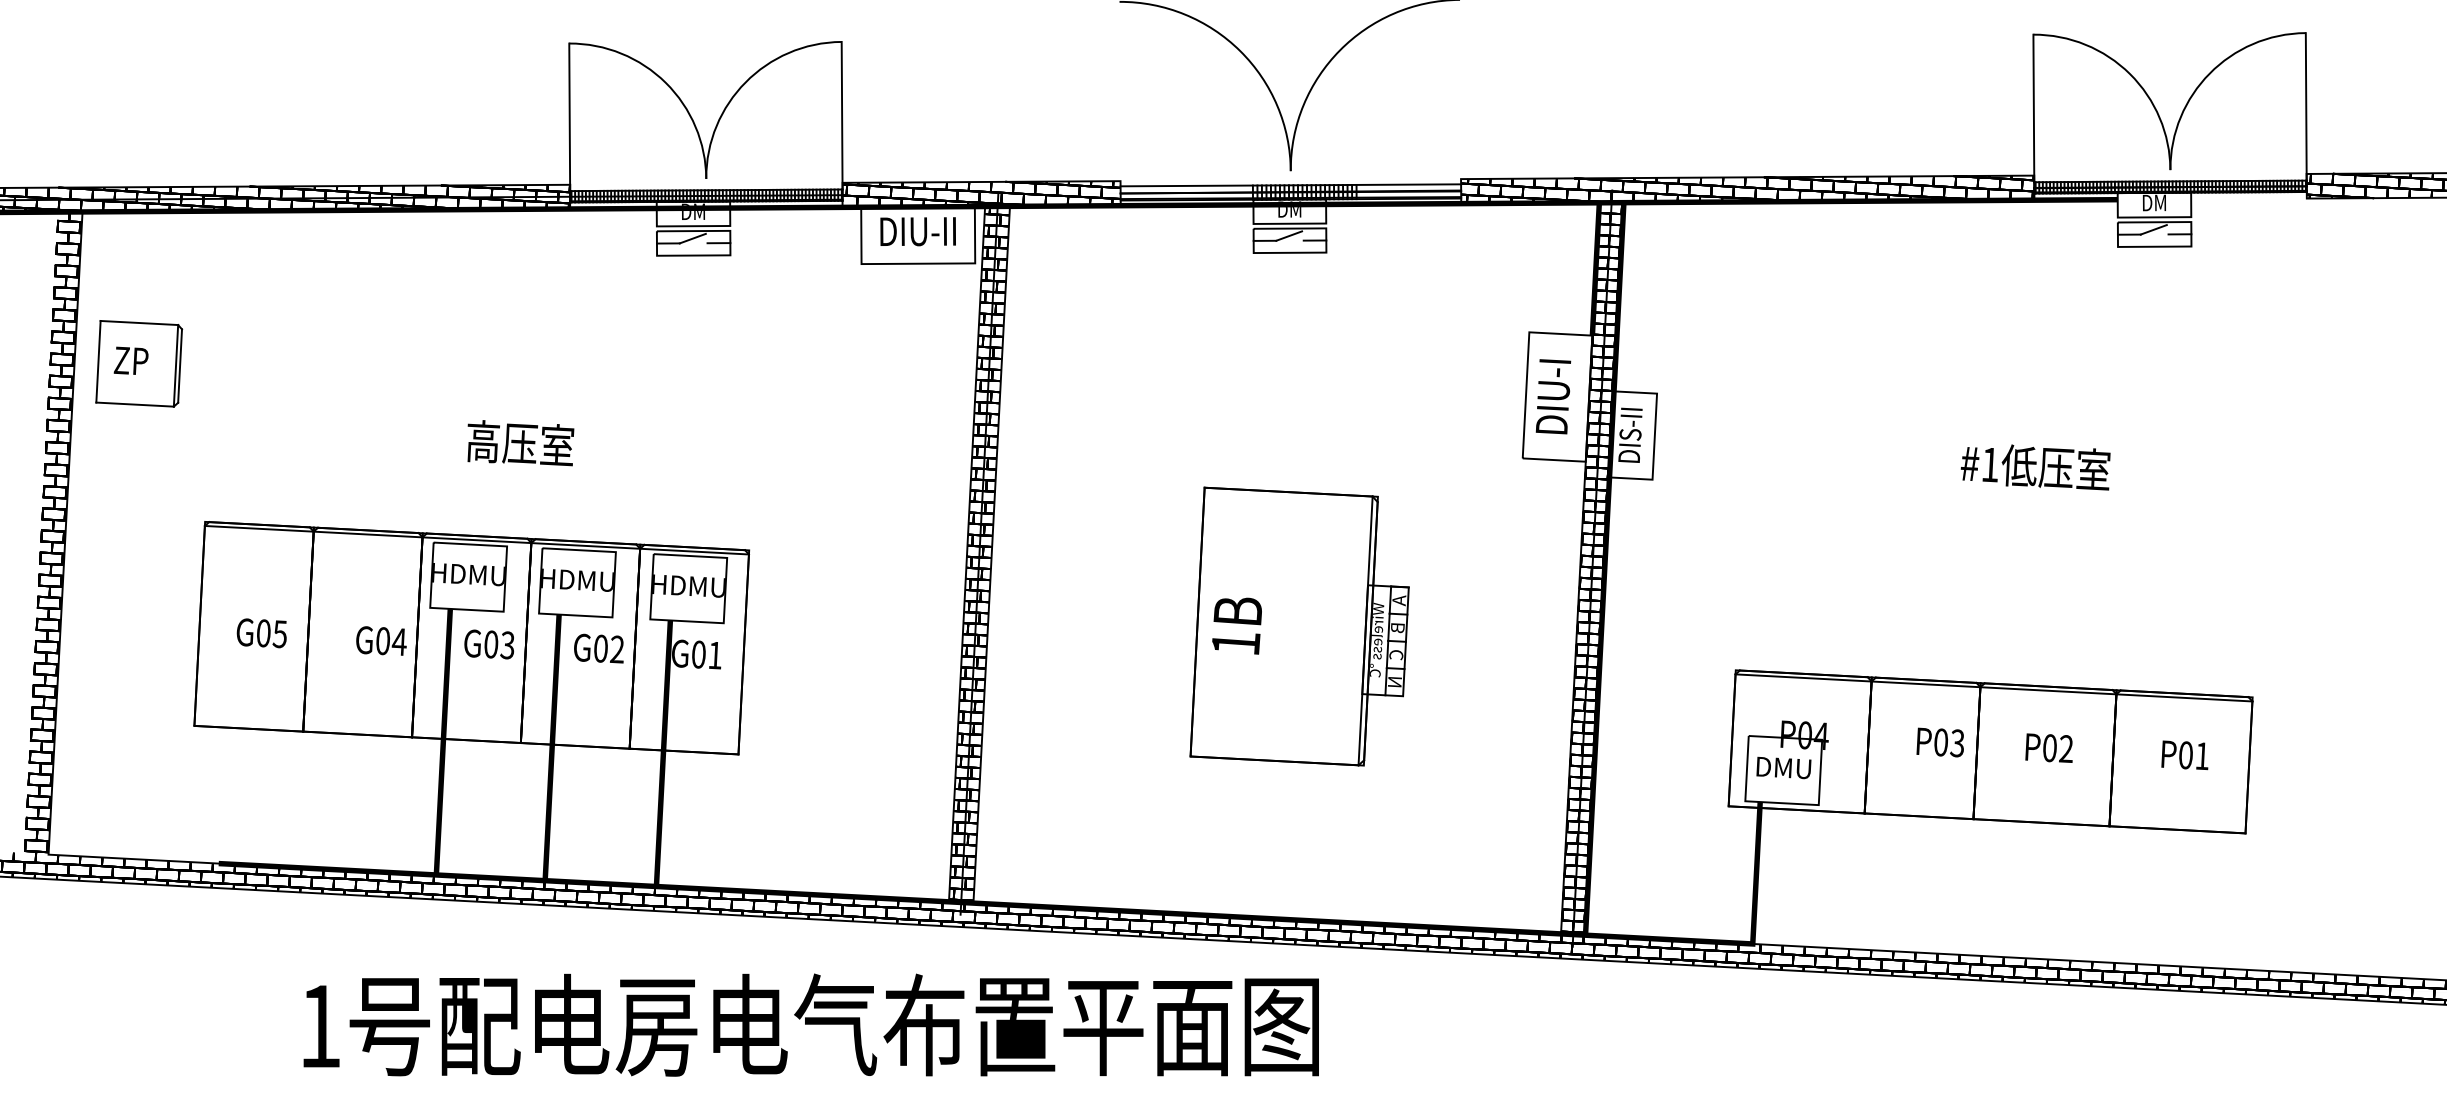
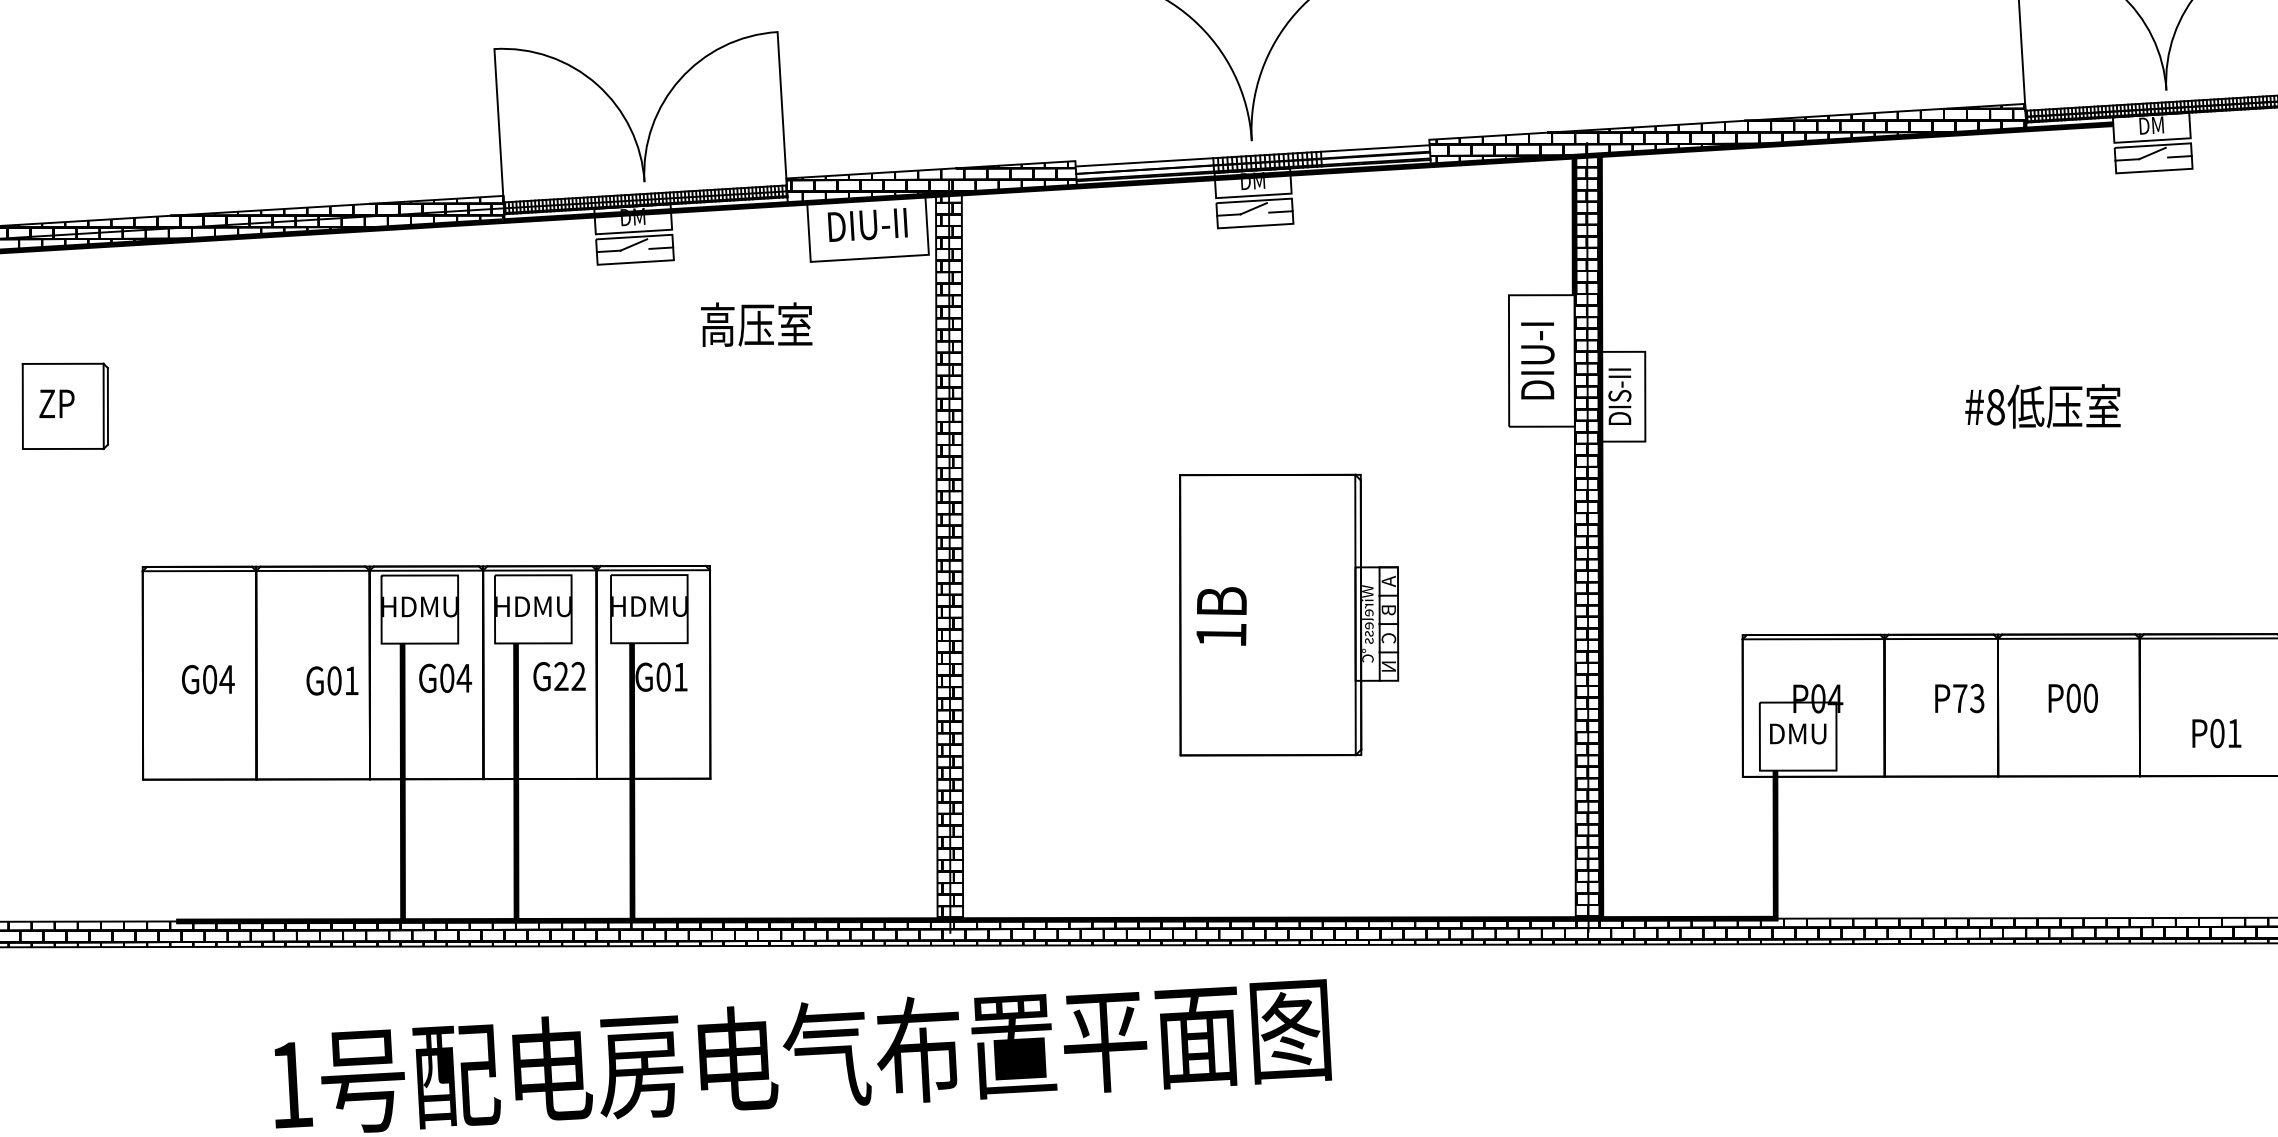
text: (520, 443) -> (756, 324), moved
text: (1989, 464) -> (1994, 406), #1 -> #8
text: (279, 634) -> (226, 679), G05 -> G04
text: (398, 641) -> (350, 680), G04 -> G01
text: (507, 645) -> (464, 678), G03 -> G04
text: (600, 648) -> (560, 676), G02 -> G22
text: (1941, 742) -> (1960, 698), P03 -> P73
text: (2066, 749) -> (2090, 698), P02 -> P00
text: (2184, 755) -> (2215, 733), moved

